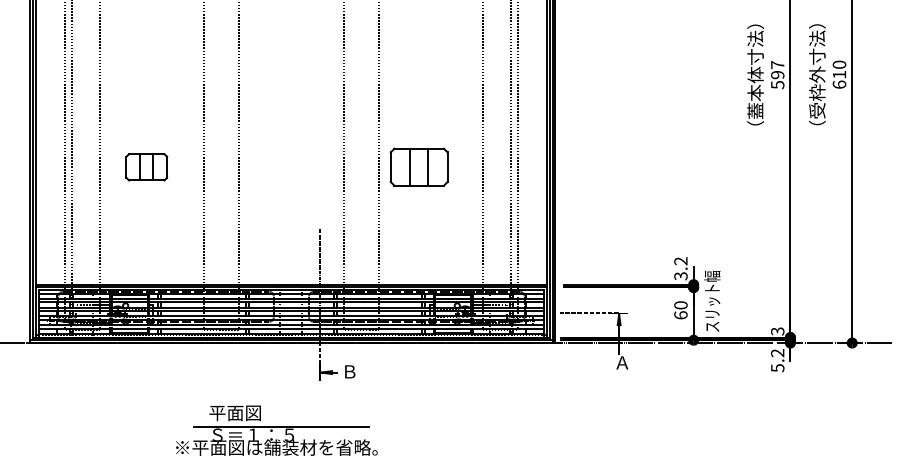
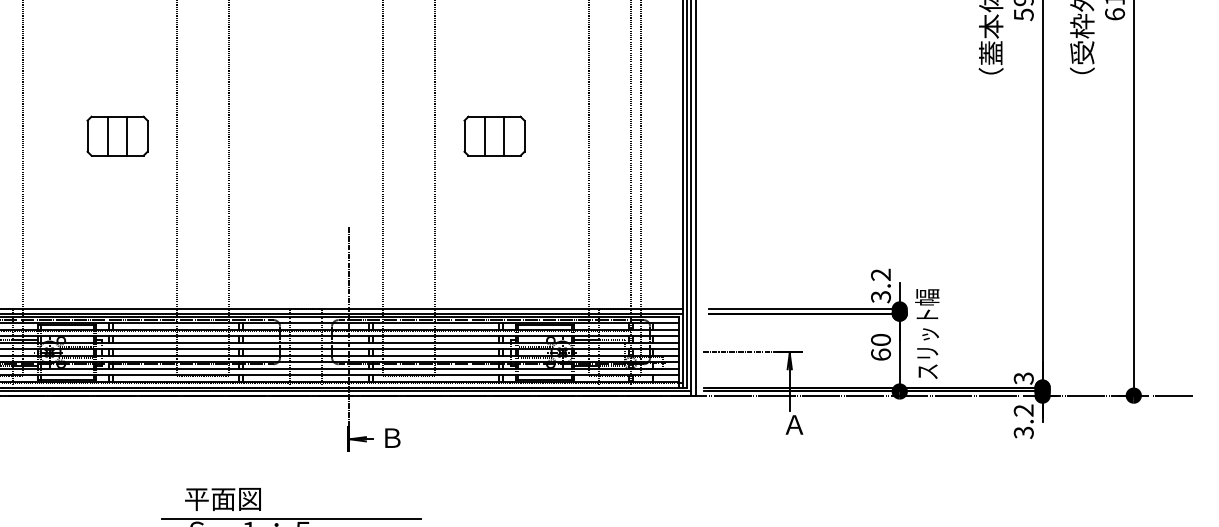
part: (146, 167) -> (117, 136), moved
part: (418, 167) -> (493, 136), size x0.71
text: (777, 367) -> (1023, 431), 5.2 -> 3.2

